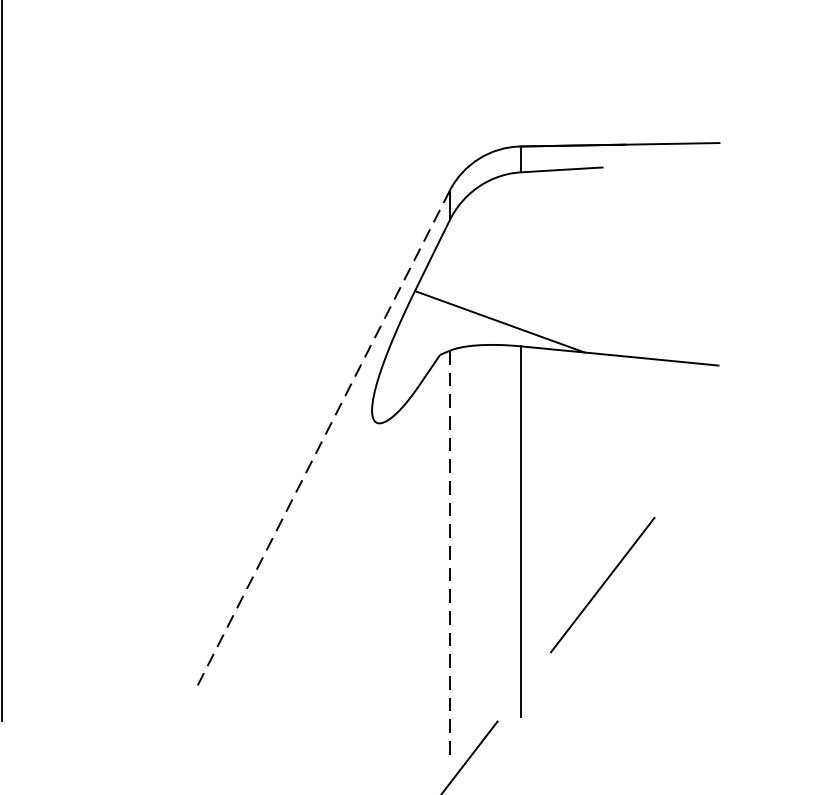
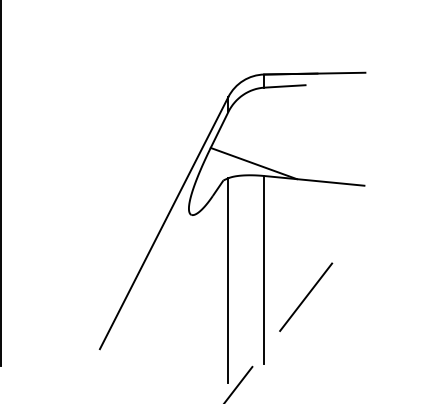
line: (323, 439) -> (164, 223), dashed -> solid
line: (449, 552) -> (228, 280), dashed -> solid

